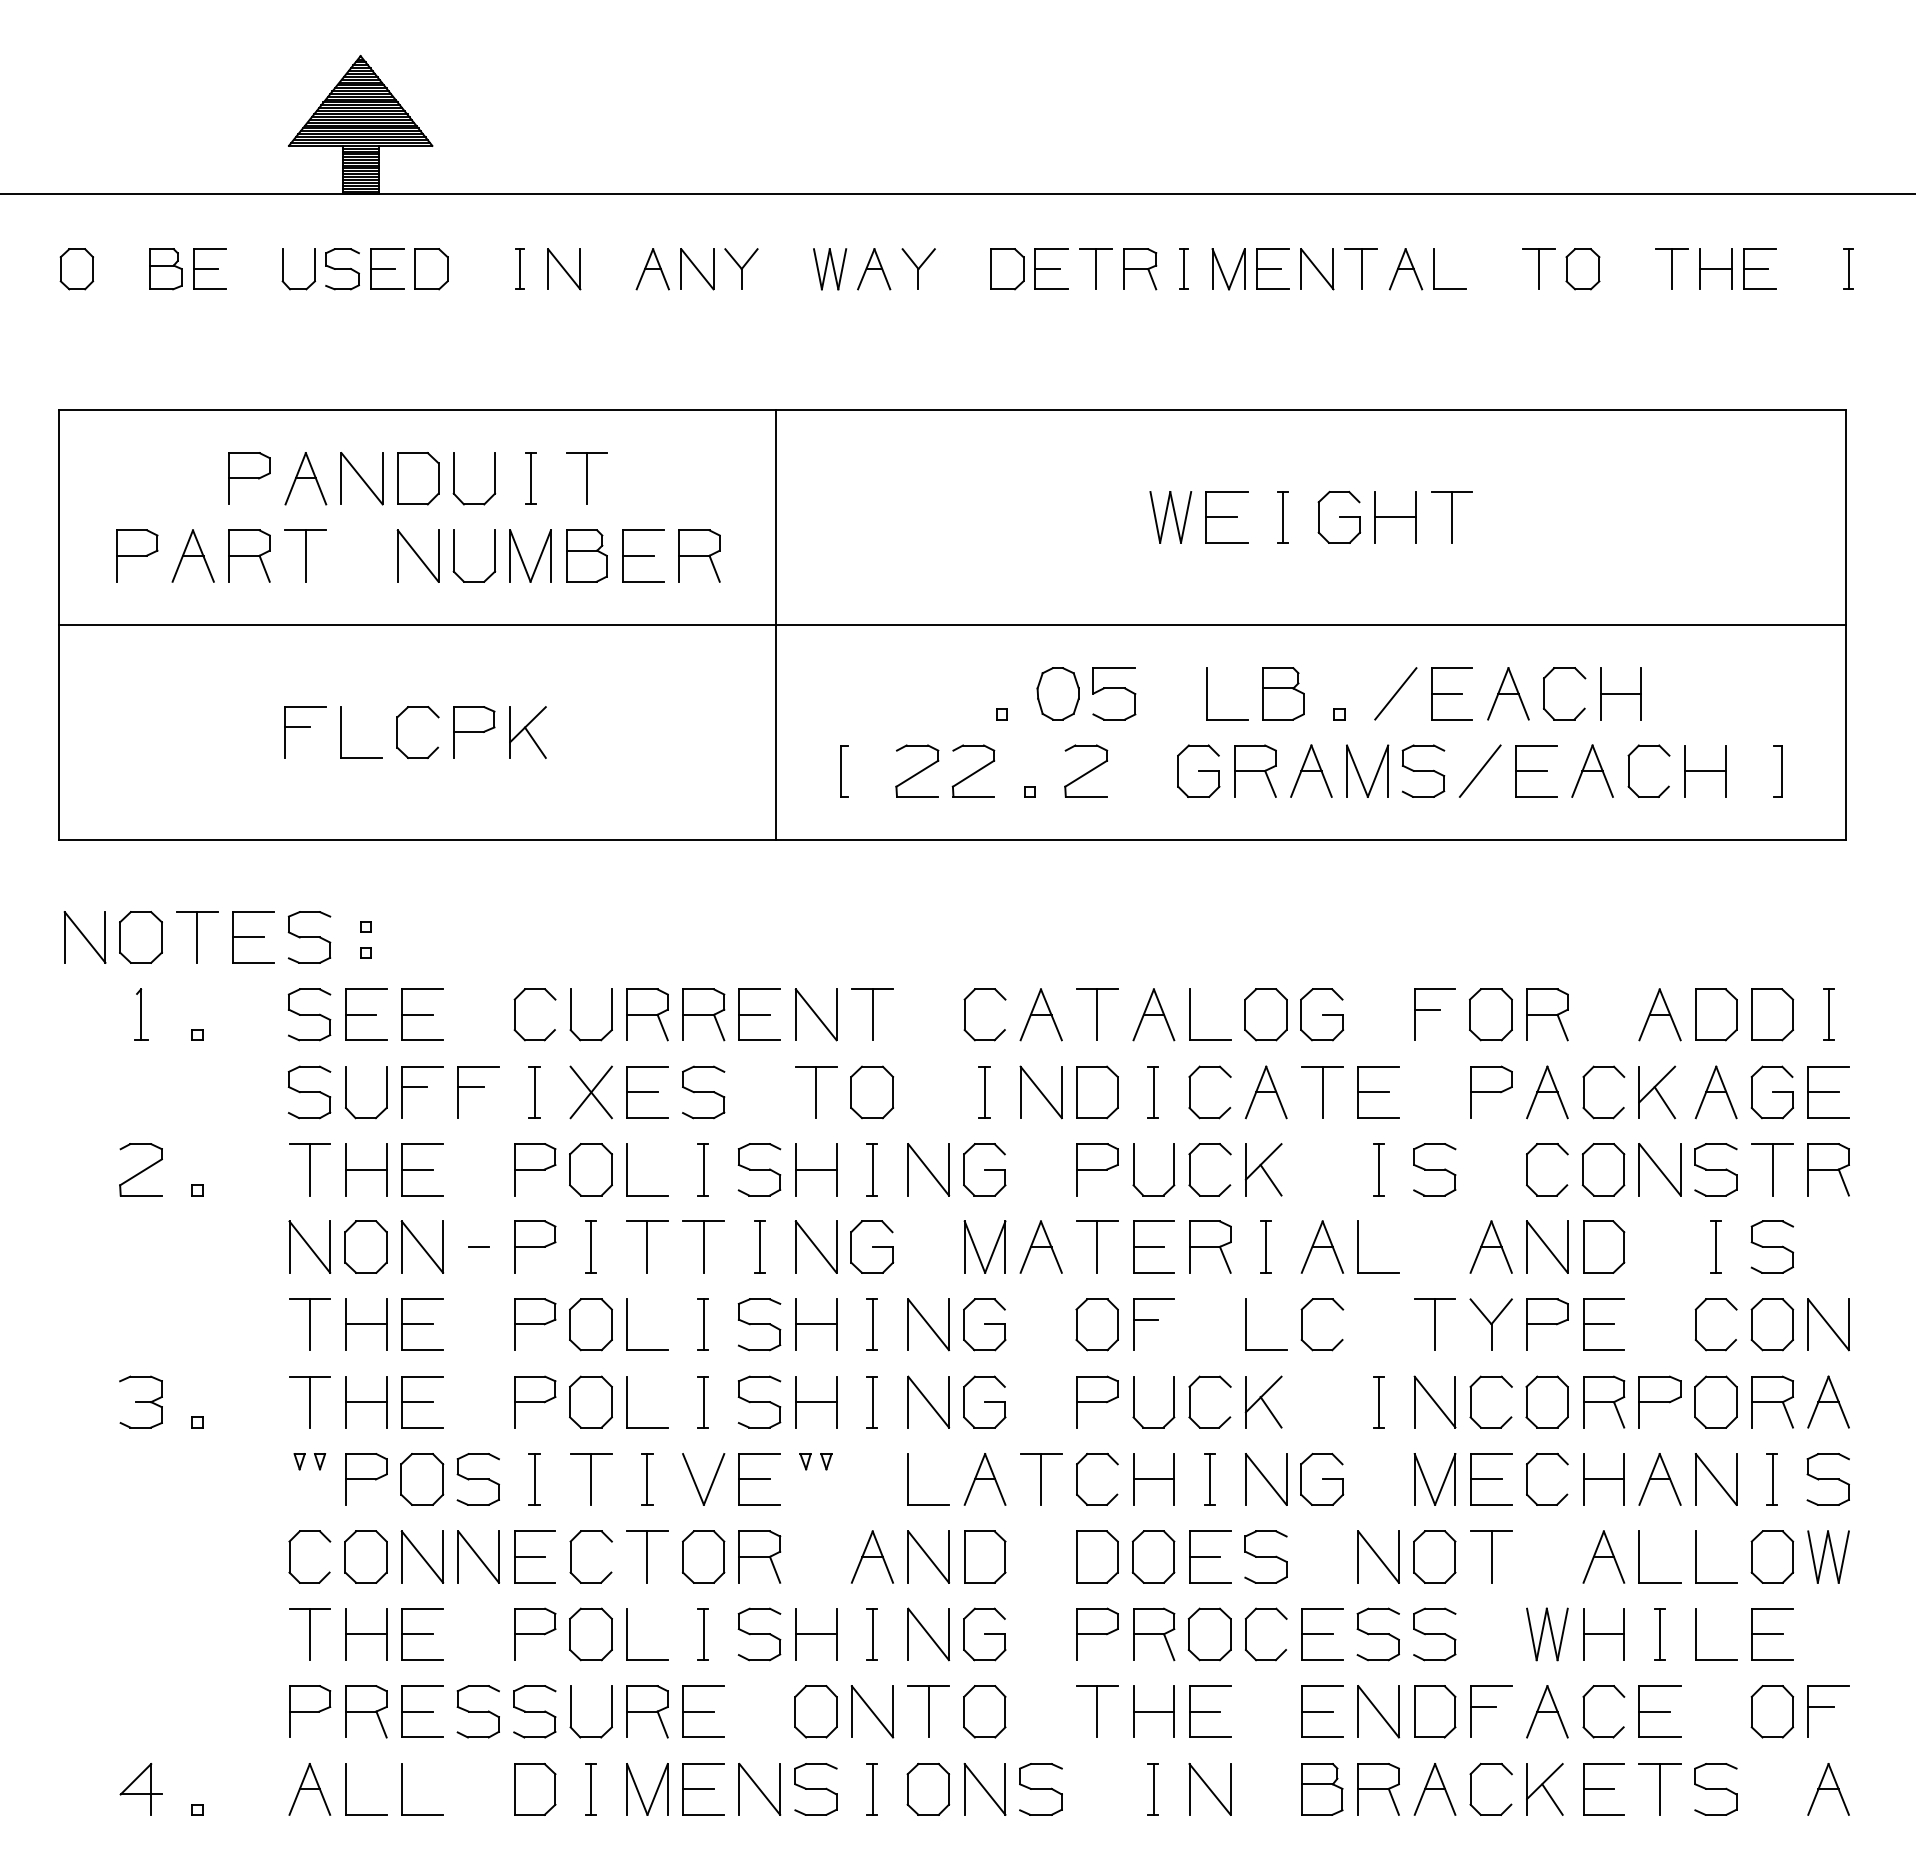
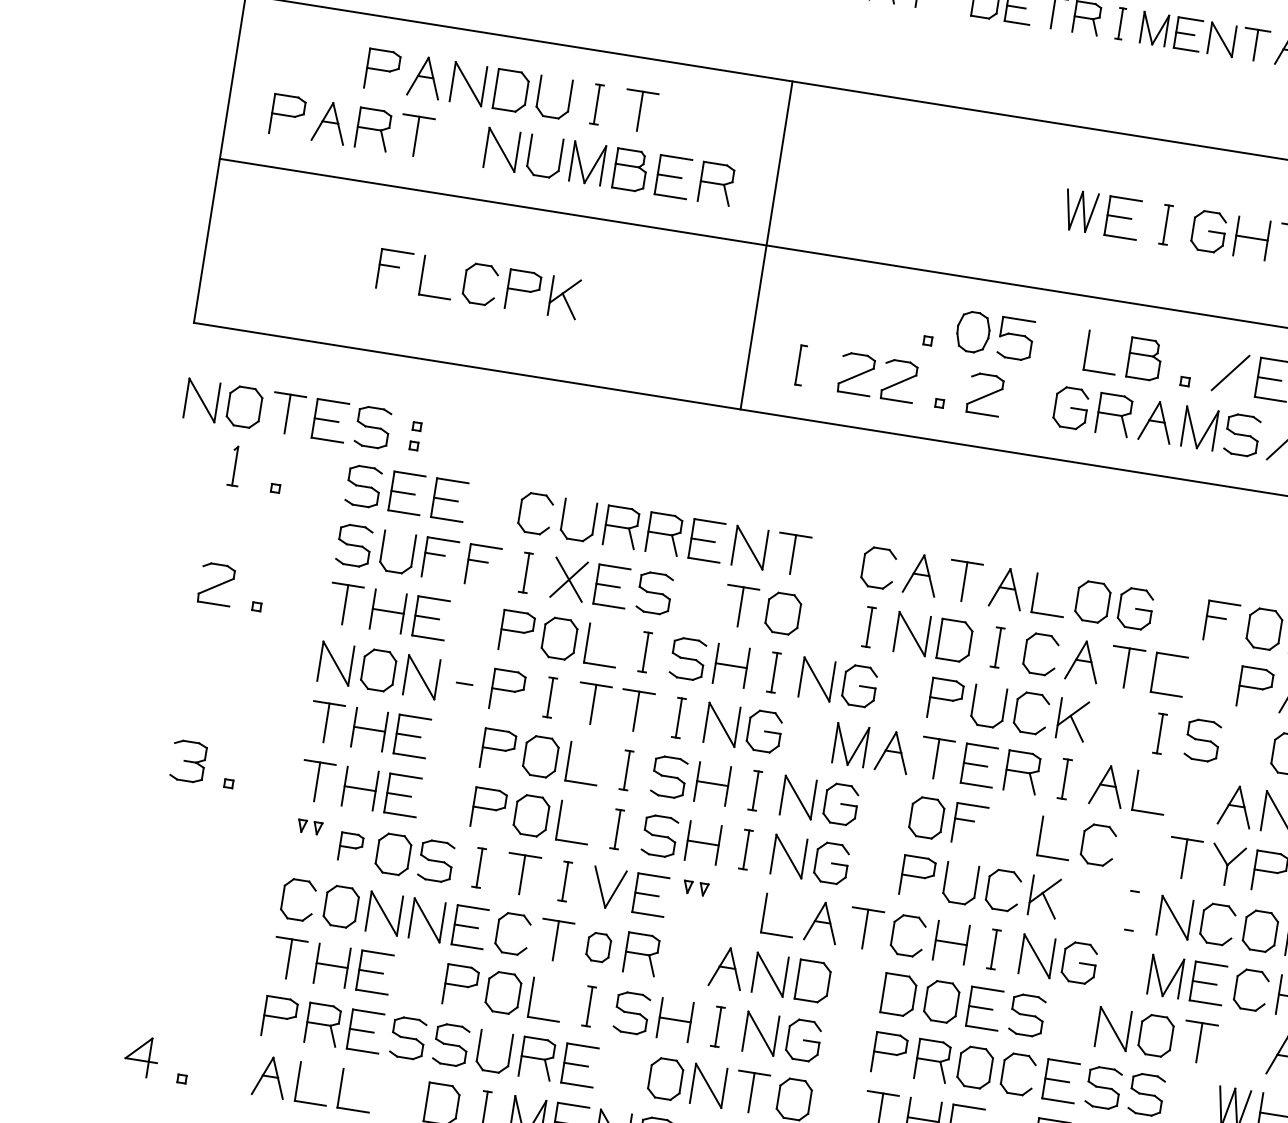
line: (1373, 1092) -> (1165, 674), removed
line: (1378, 1401) -> (1131, 910), removed
part: (366, 1479) -> (350, 847), size x0.7
part: (703, 1556) -> (598, 947), size x0.7

